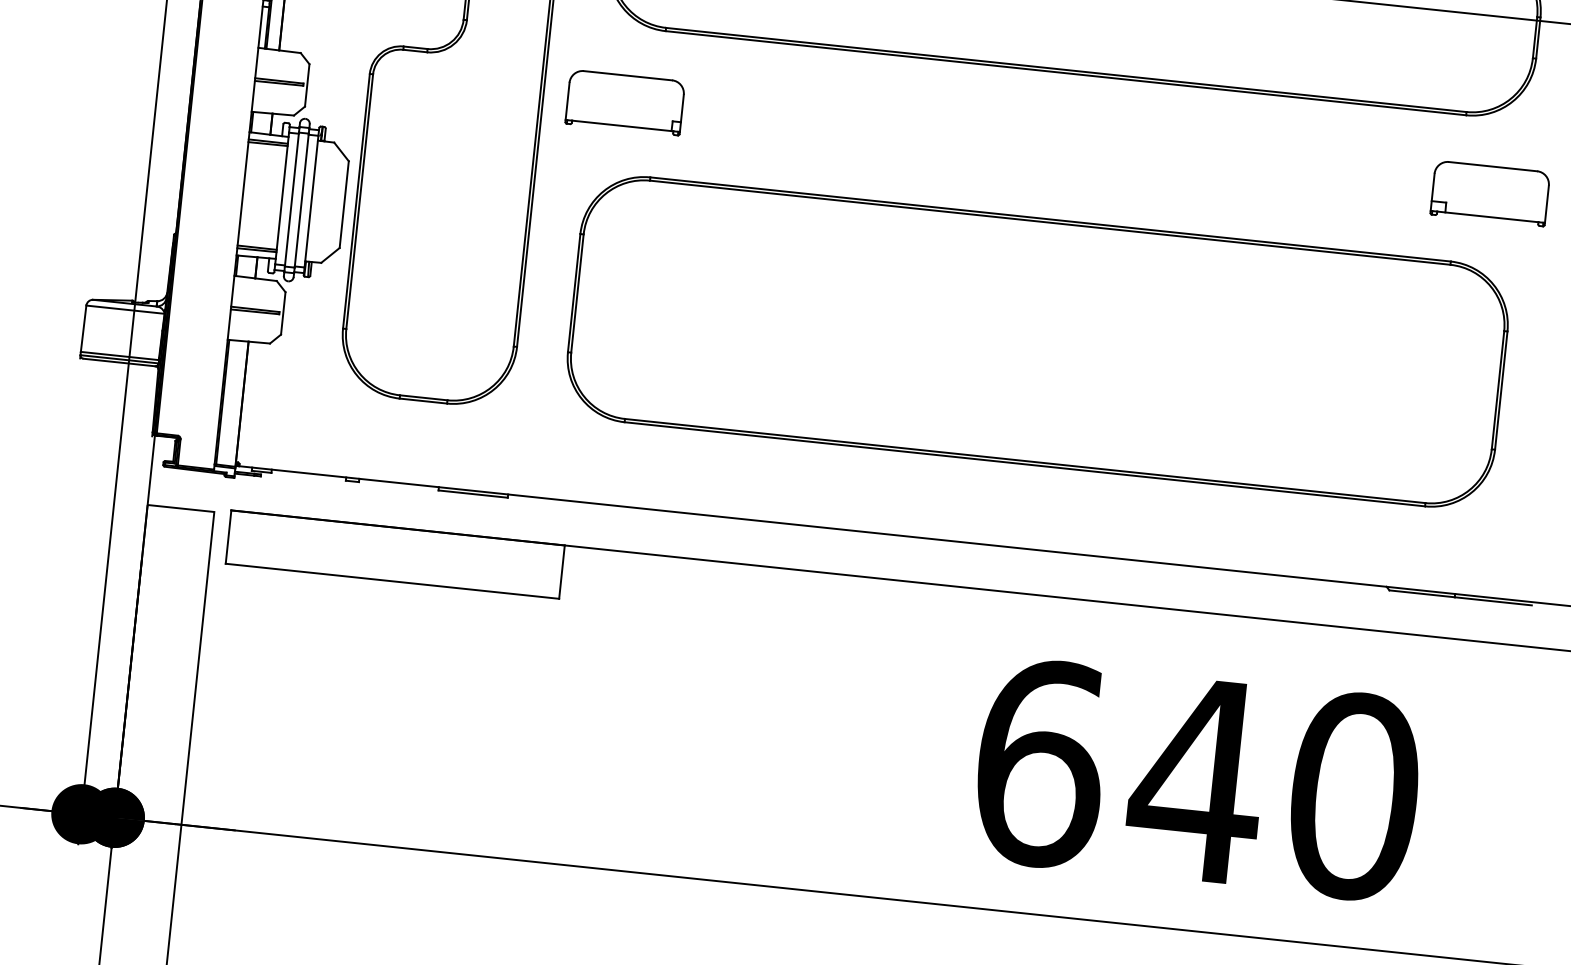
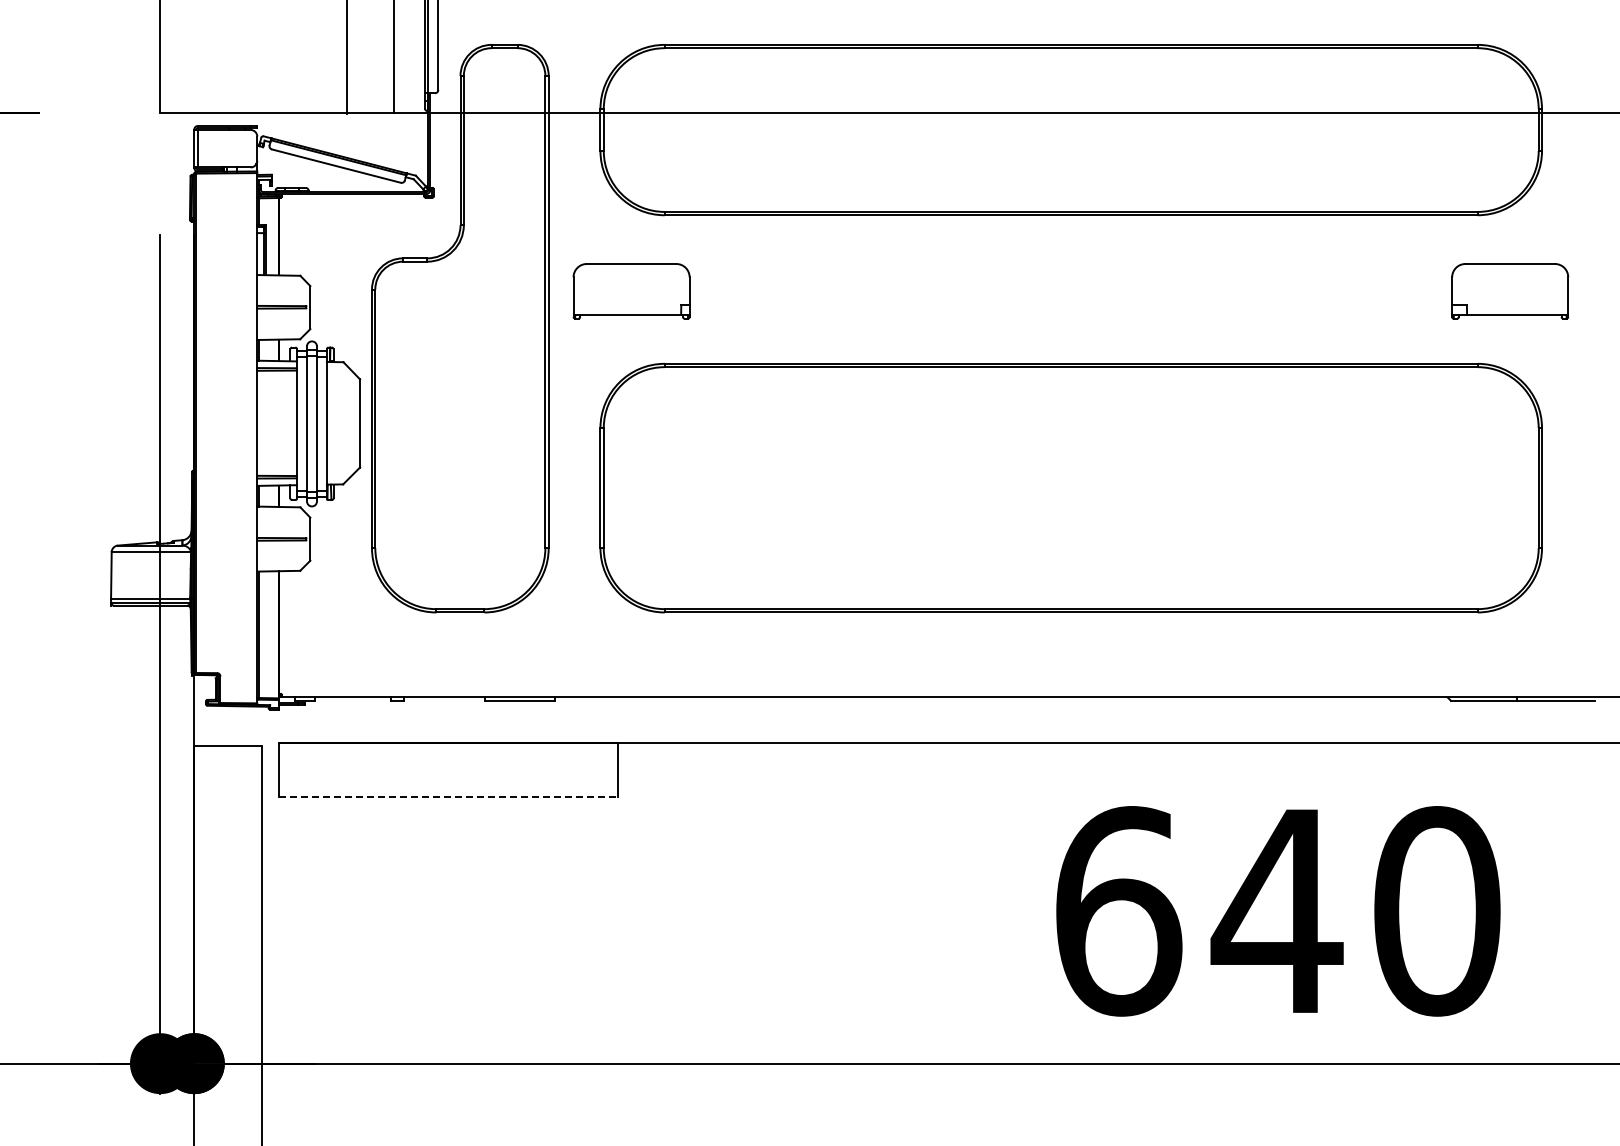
line: (392, 581) -> (448, 796), solid -> dashed

